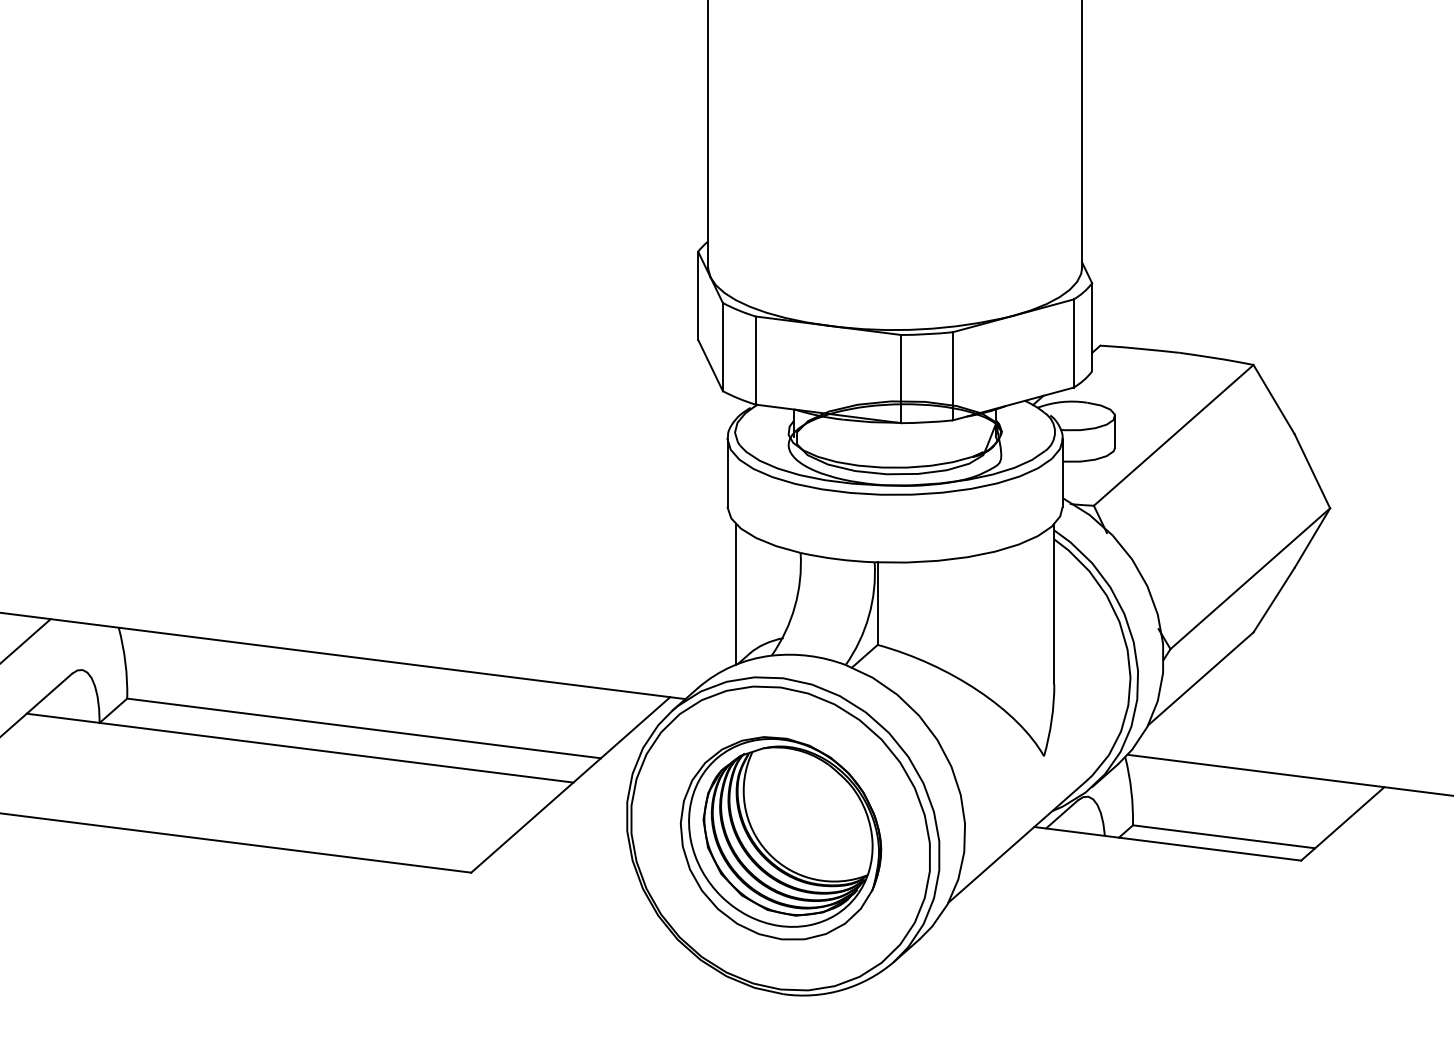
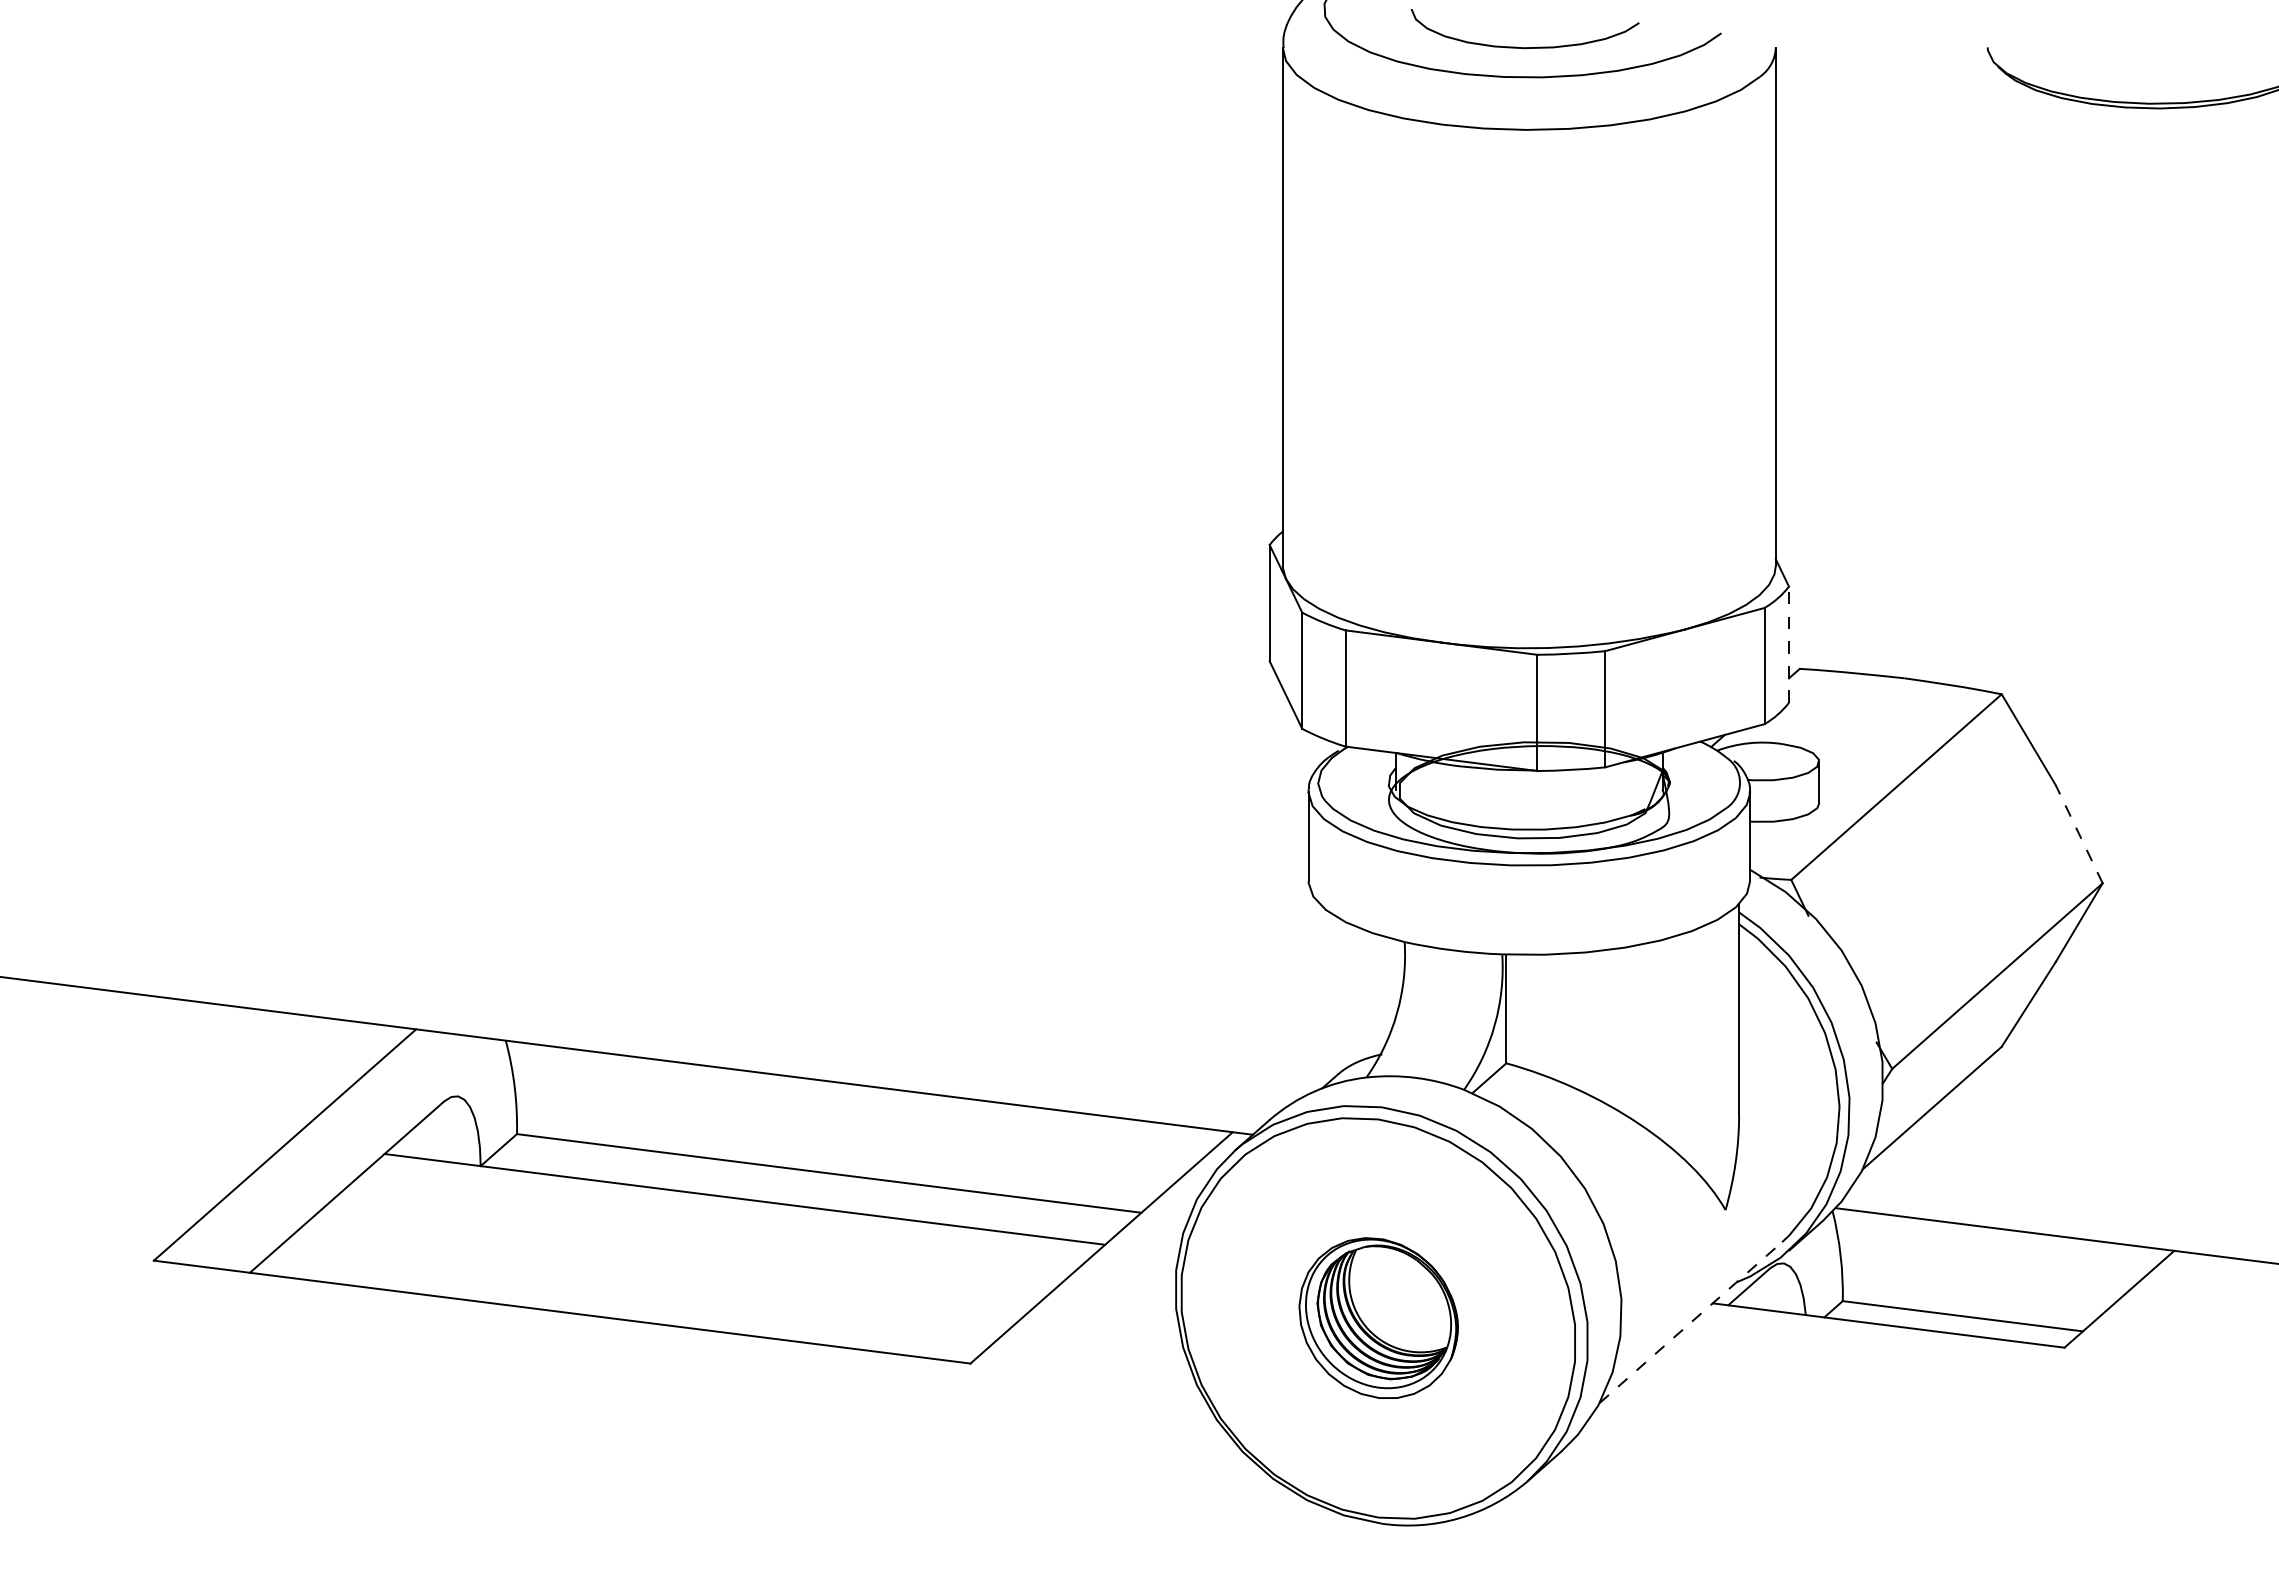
line: (1091, 327) -> (1788, 644), solid -> dashed
line: (1312, 470) -> (2079, 833), solid -> dashed
line: (736, 594) -> (1319, 996), removed
part: (780, 837) -> (1378, 1317), size x0.6
line: (1017, 841) -> (1690, 1322), solid -> dashed

